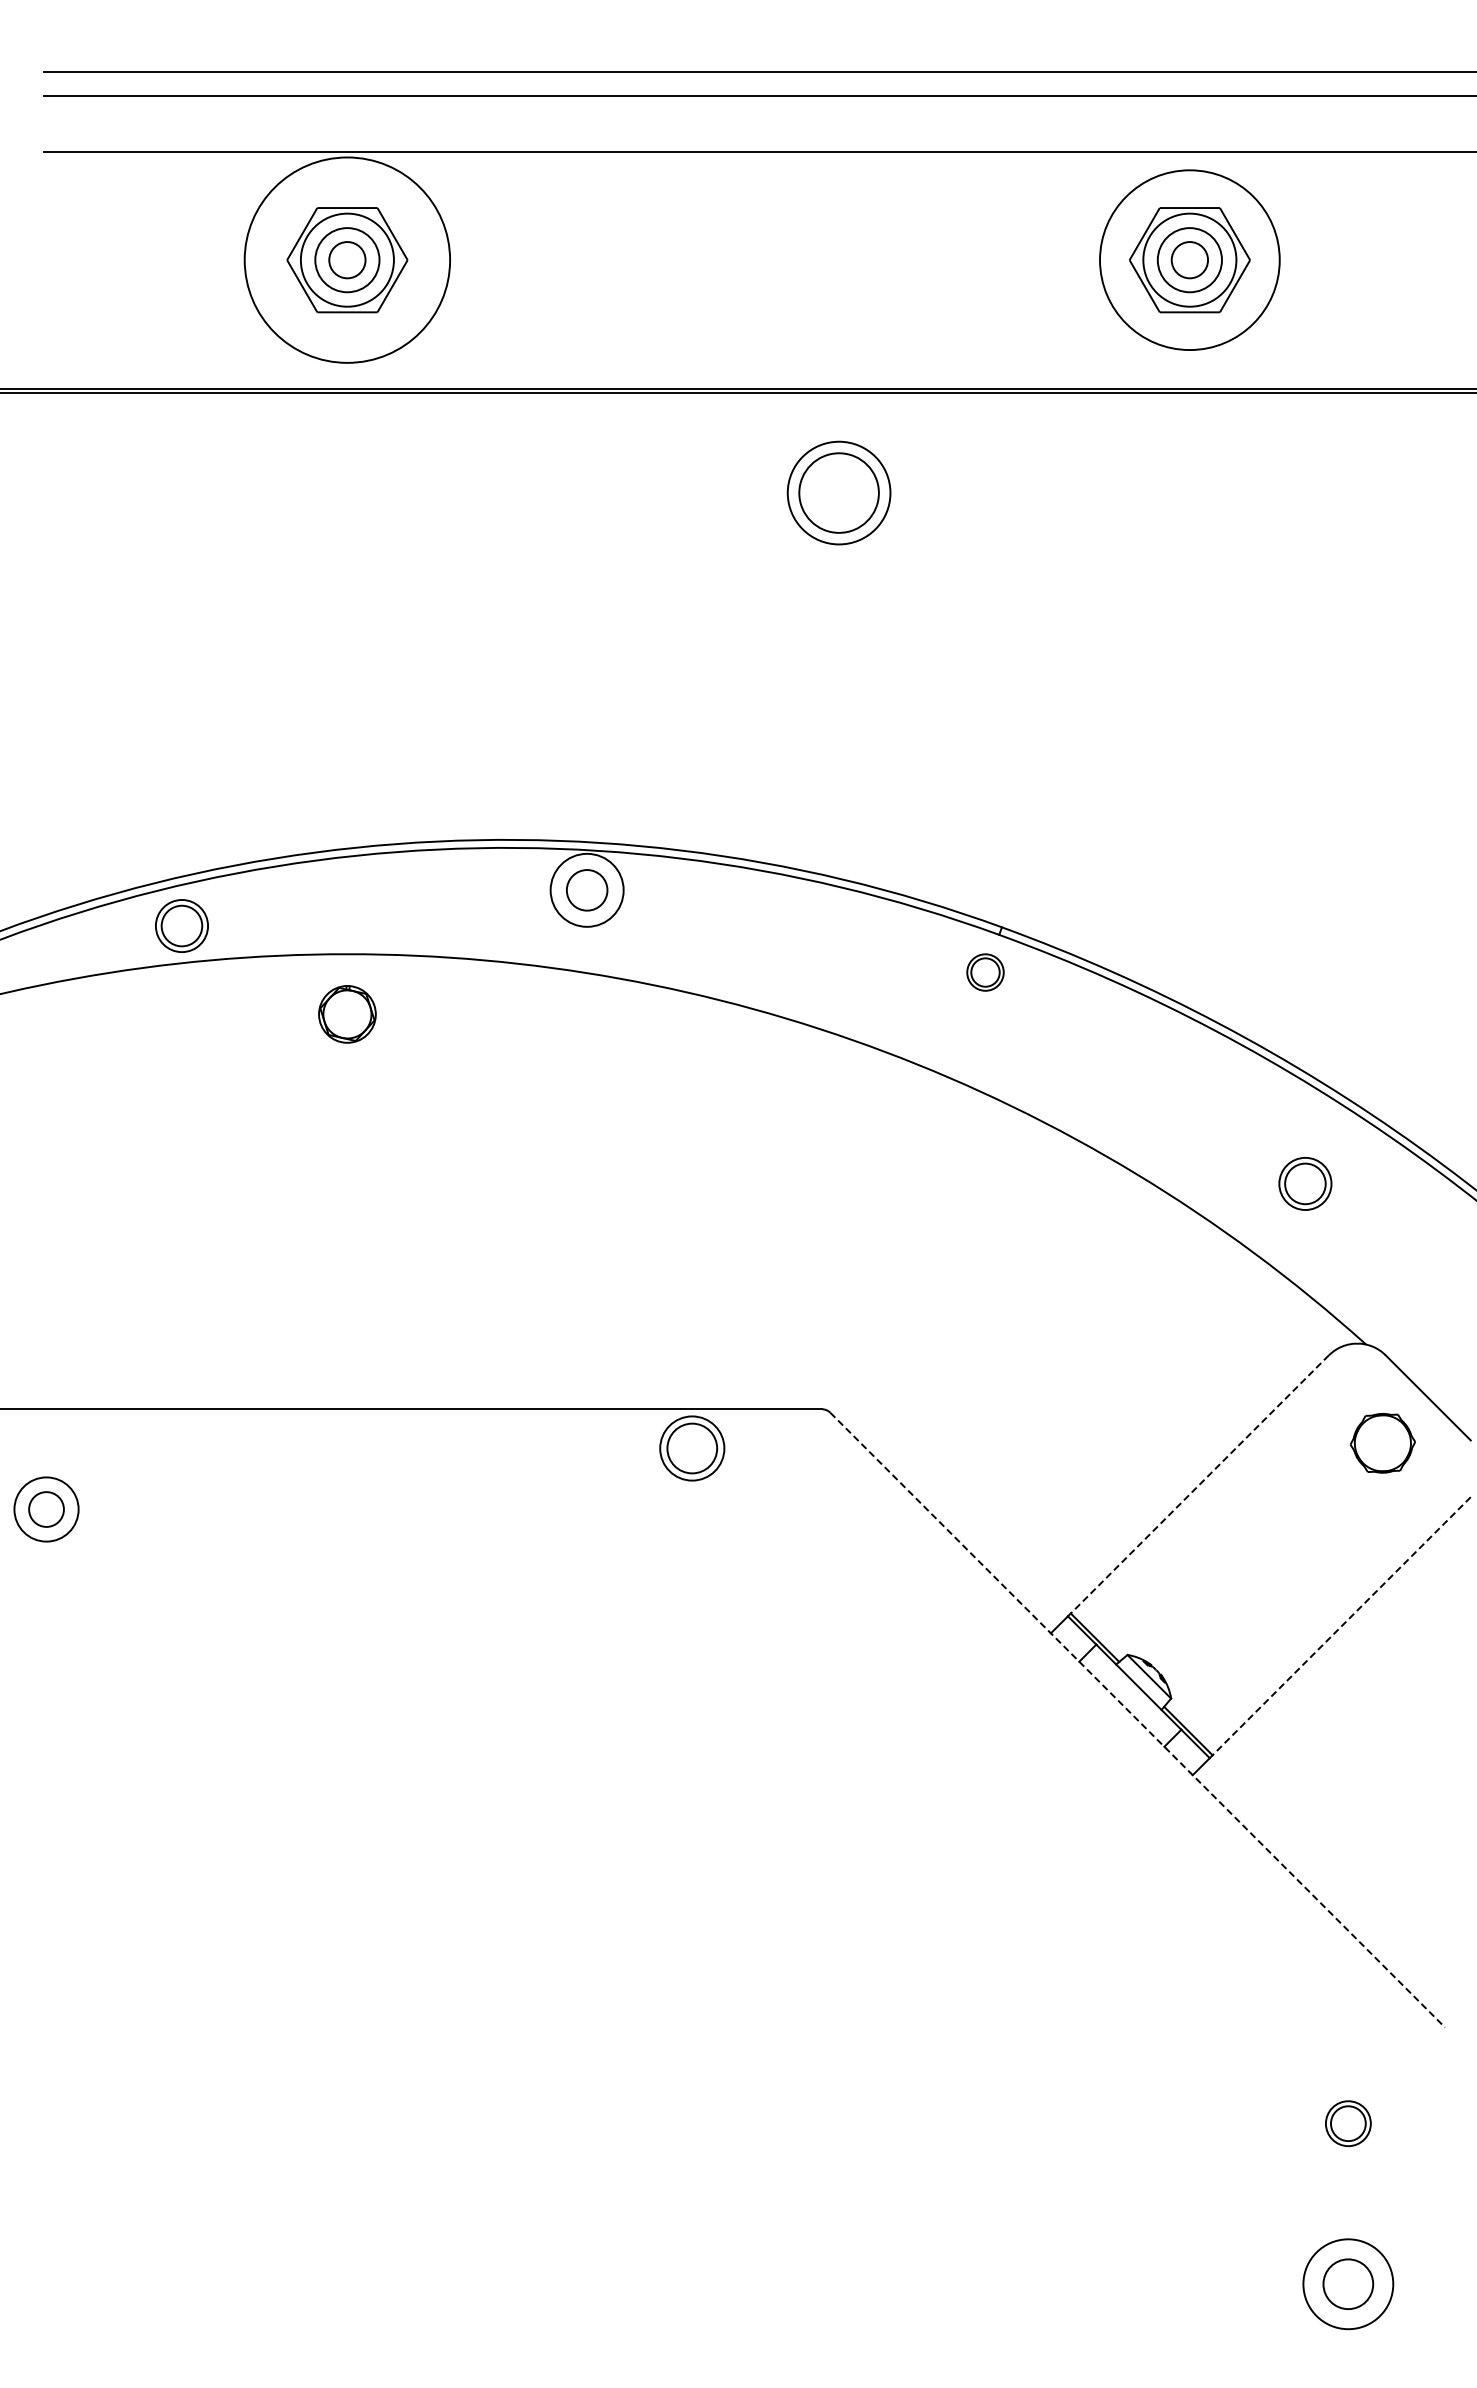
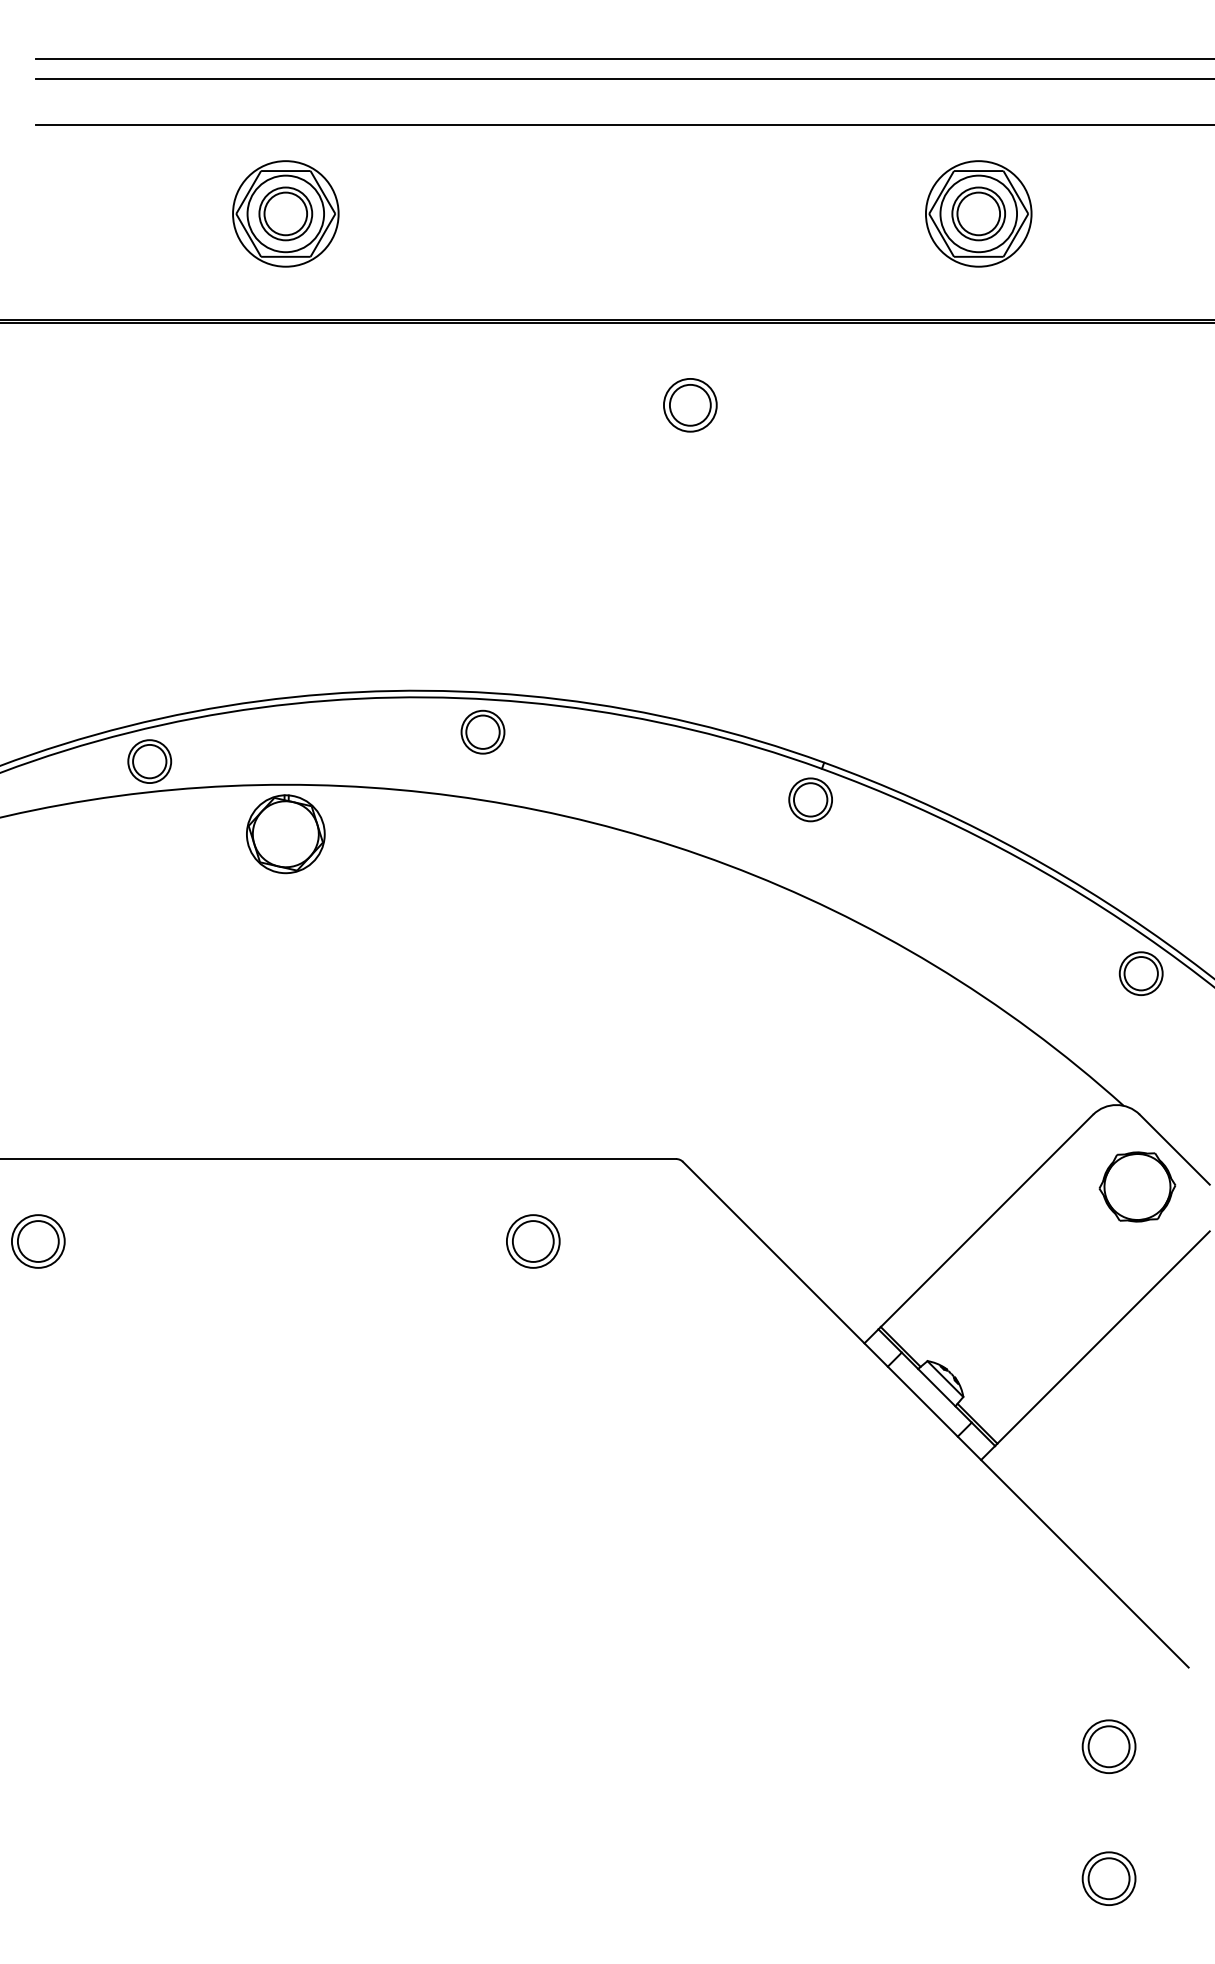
circle: (347, 260) -> (285, 214), size x0.62
circle: (347, 260) -> (285, 214), size x1.43
circle: (1189, 260) -> (978, 214), size x0.71
circle: (1189, 260) -> (978, 214), size x1.43
part: (839, 492) -> (690, 405), size x0.62
circle: (587, 890) -> (483, 732), size x0.71
part: (985, 972) -> (810, 799), size x1.43
part: (347, 1014) -> (285, 834), size x1.67
part: (1305, 1183) -> (1141, 973), moved
part: (1382, 1443) -> (1137, 1187), size x1.43
part: (692, 1448) -> (533, 1241), moved
line: (1199, 1484) -> (986, 1220), dashed -> solid
circle: (46, 1509) -> (38, 1241), size x1.43
line: (1341, 1626) -> (1103, 1337), dashed -> solid
line: (1137, 1720) -> (935, 1415), dashed -> solid
part: (1348, 2123) -> (1109, 1746), size x1.43
circle: (1348, 2284) -> (1109, 1878), size x0.71

